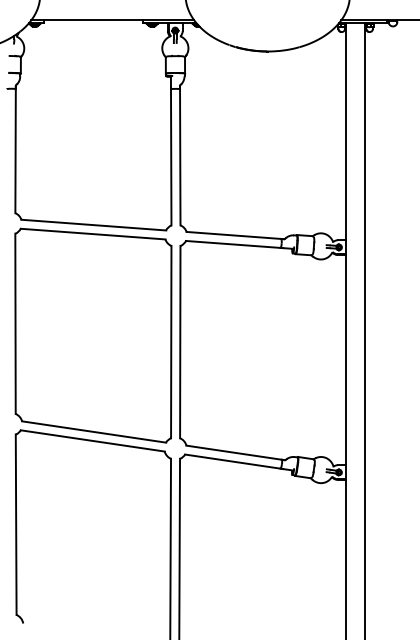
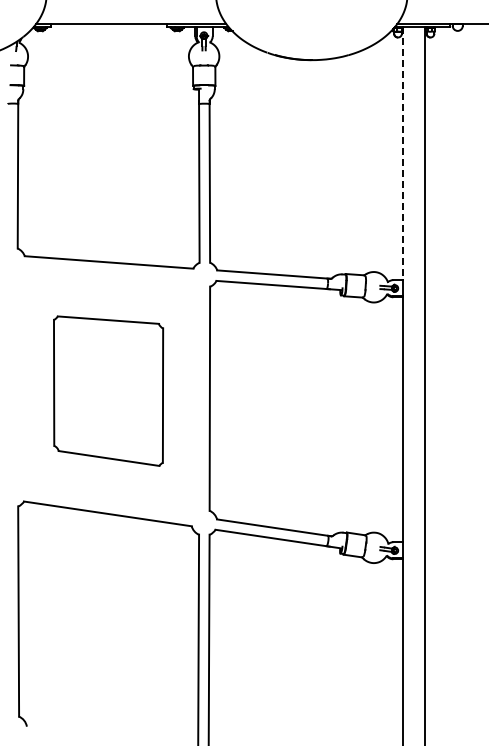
line: (346, 131) -> (403, 153), solid -> dashed
part: (93, 335) -> (108, 390), size x0.6

